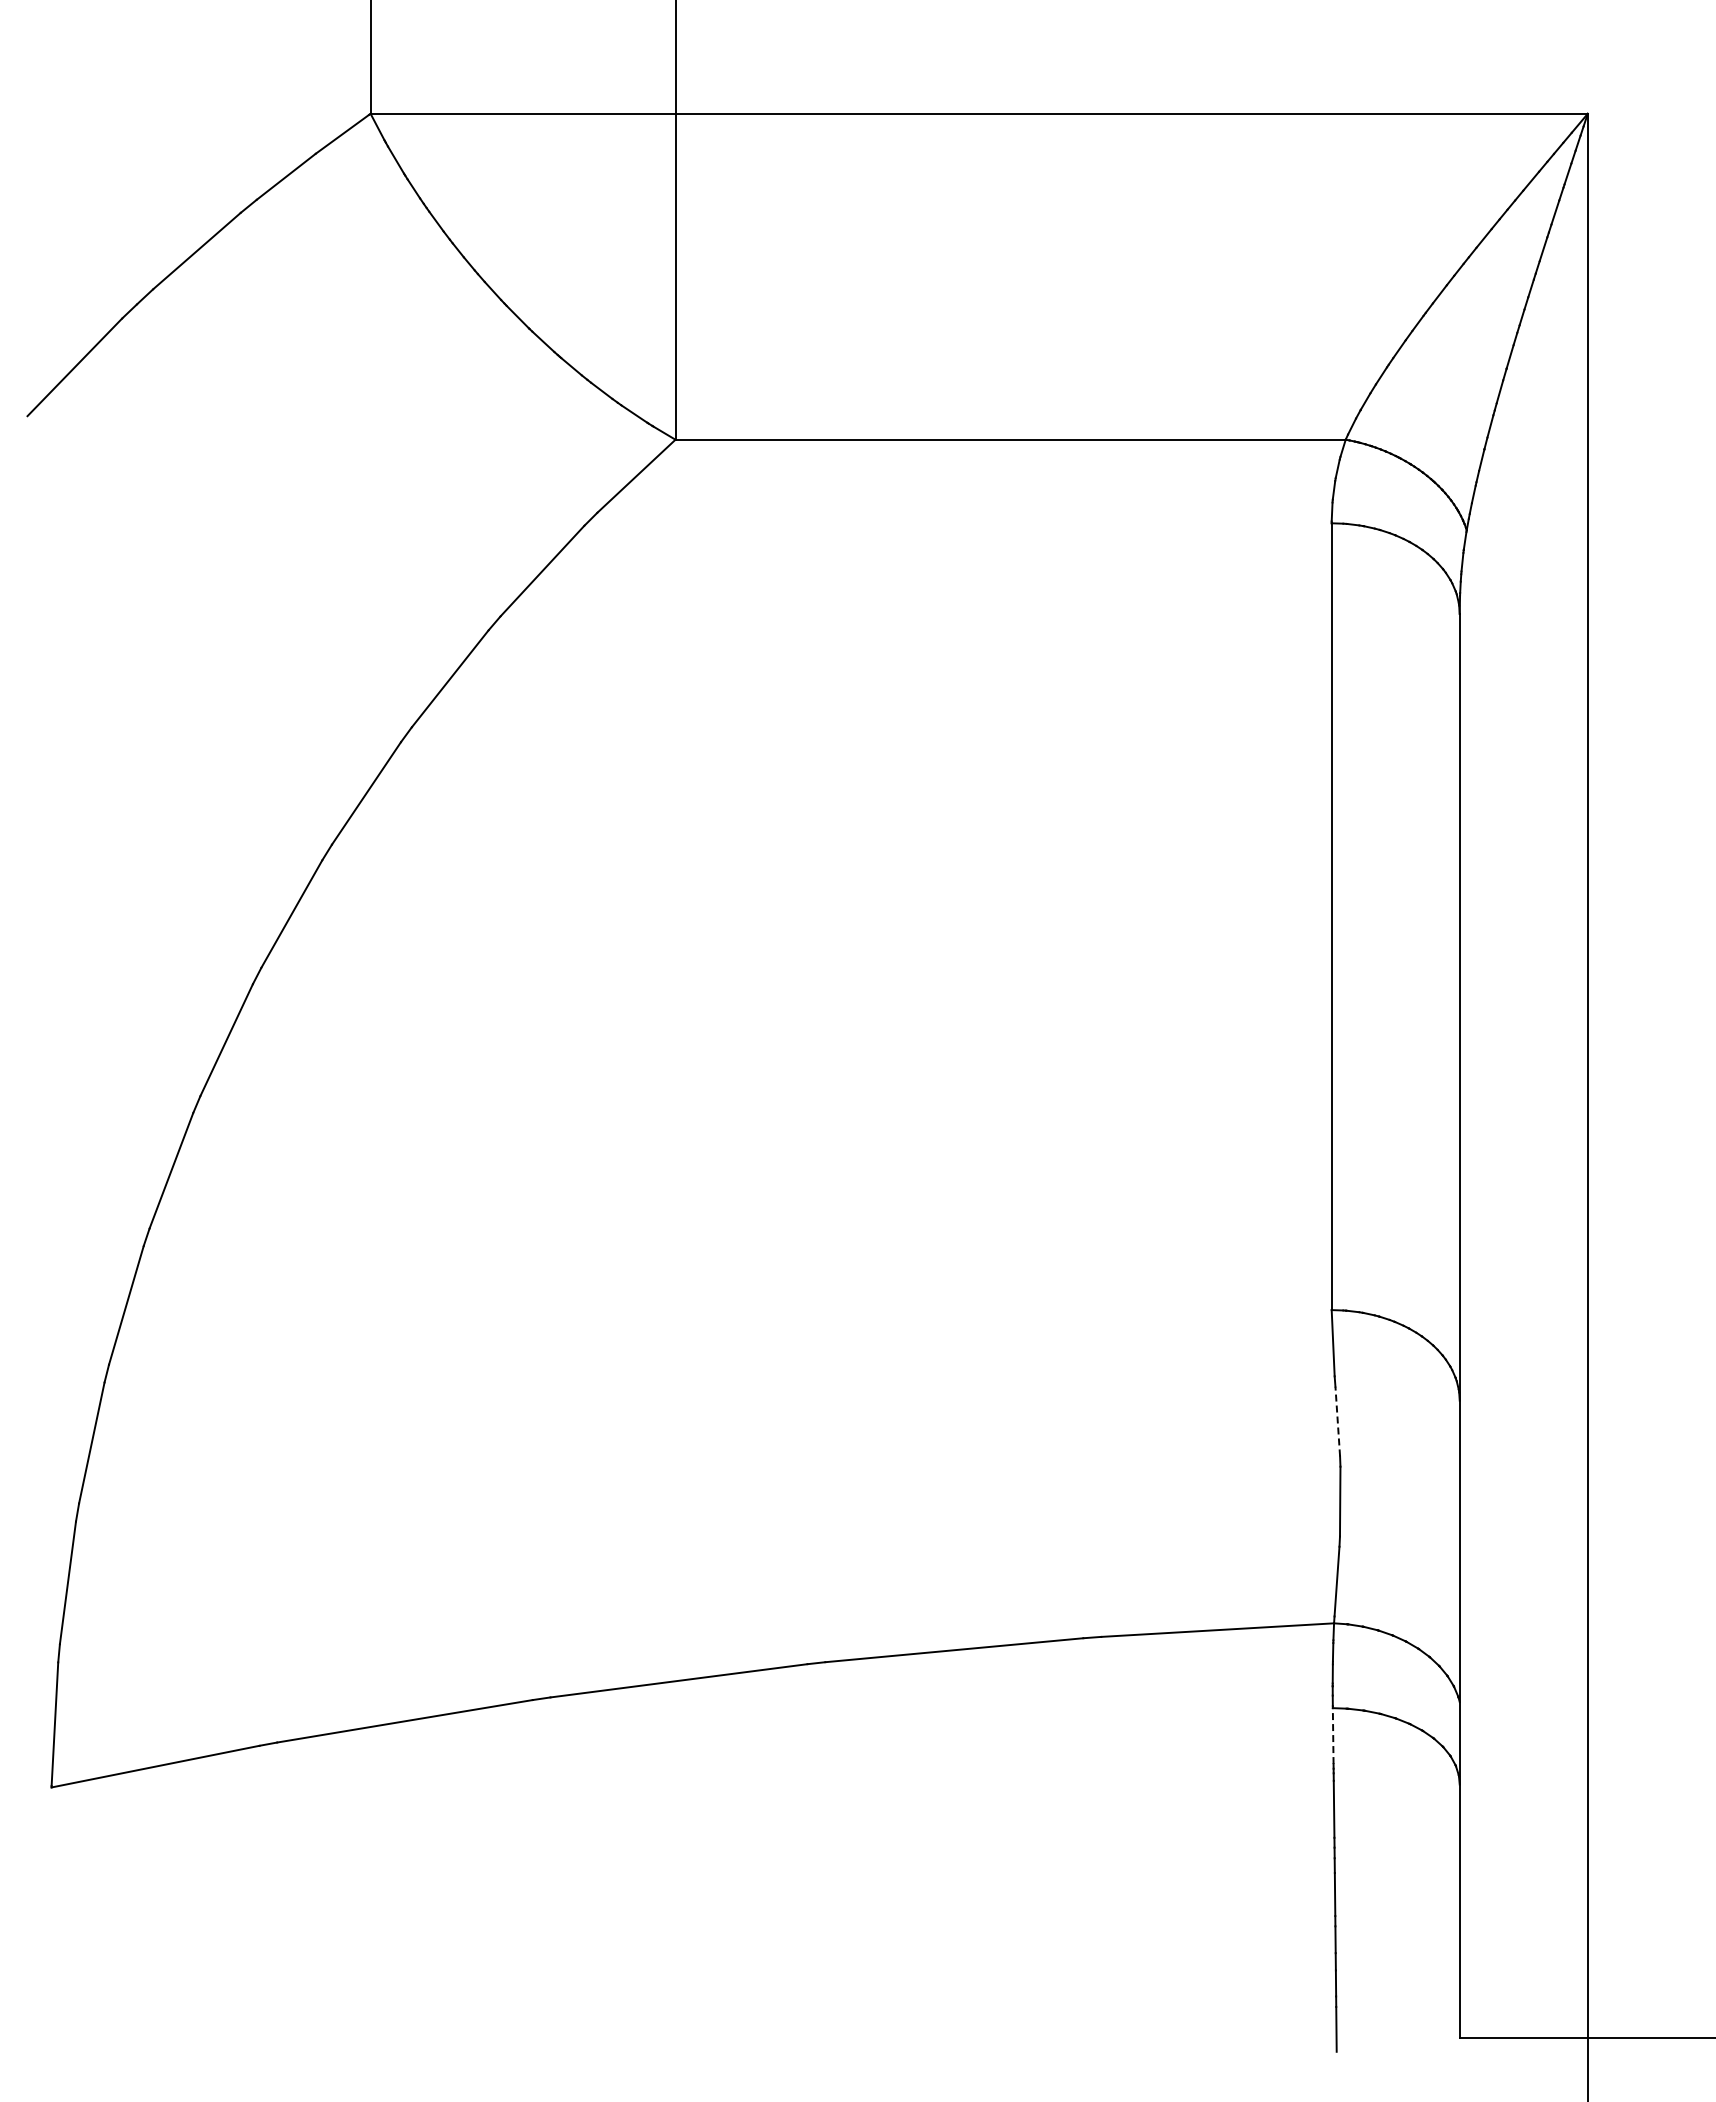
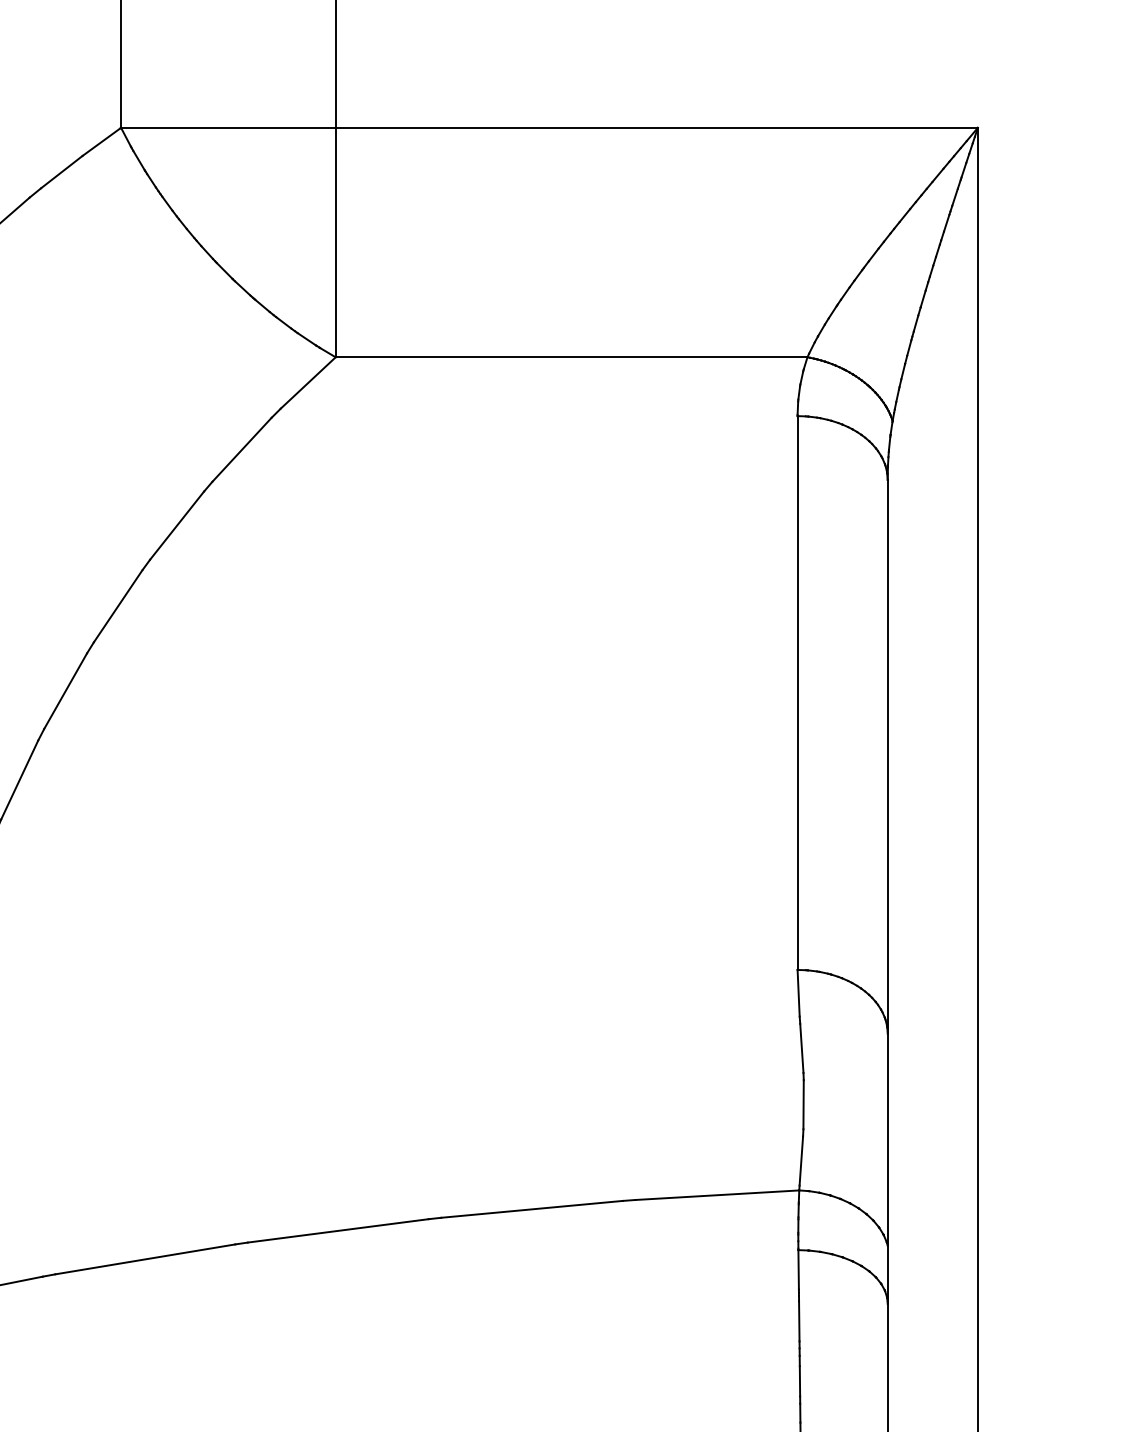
line: (1337, 1421) -> (801, 1048), dashed -> solid
line: (1333, 1736) -> (798, 1270), dashed -> solid

